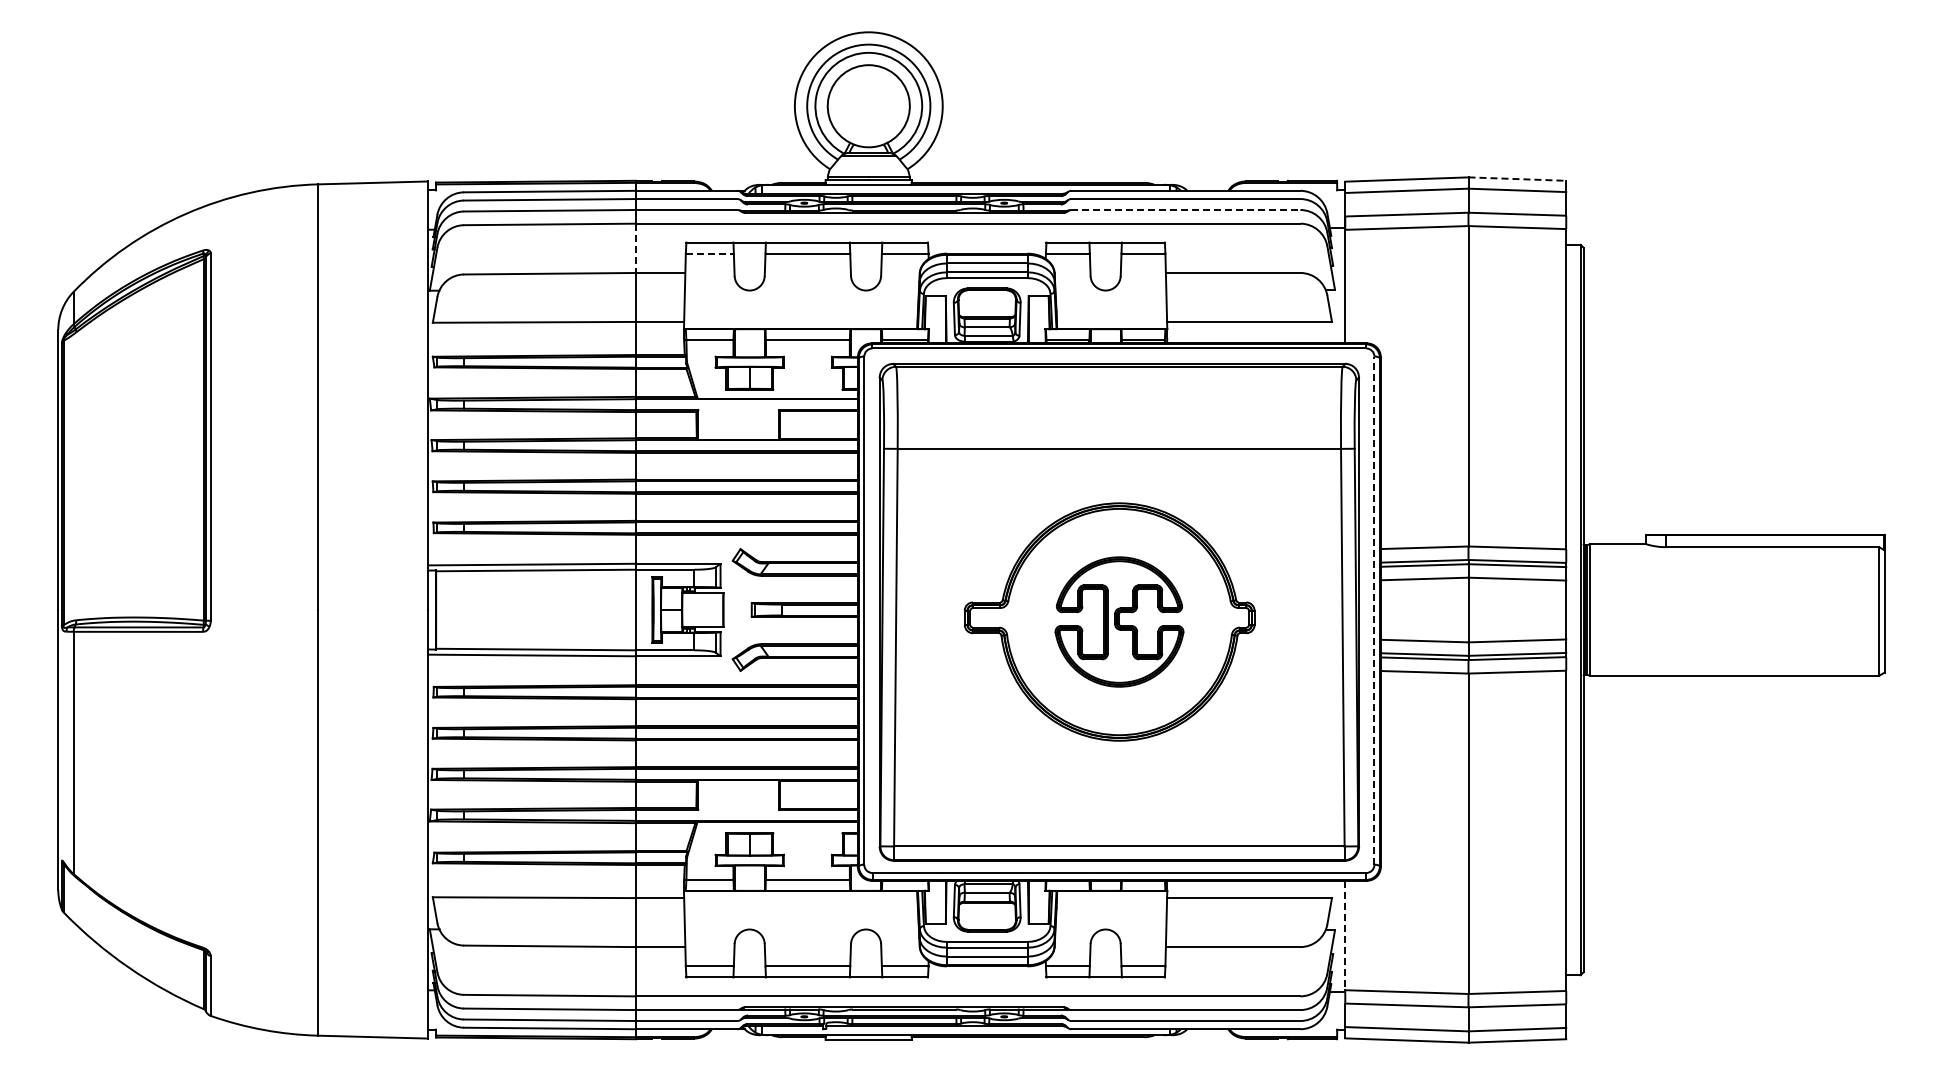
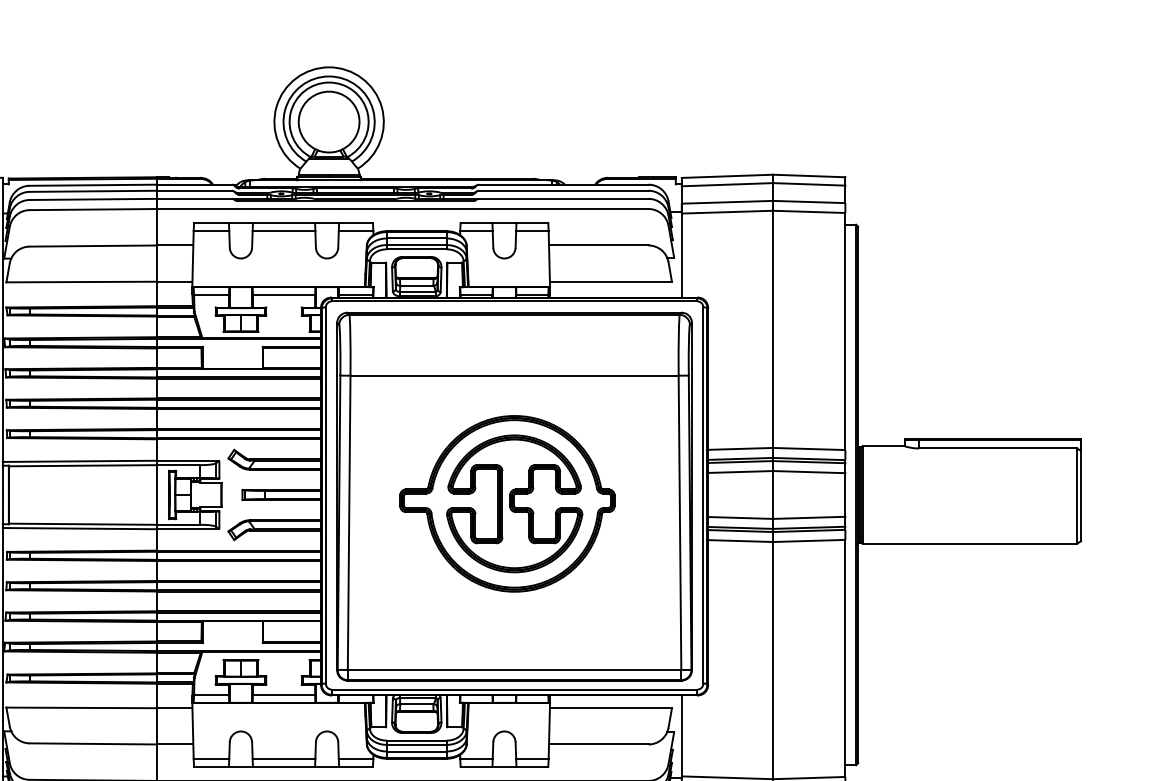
line: (1517, 179) -> (809, 176), dashed -> solid
line: (1185, 210) -> (563, 199), dashed -> solid
line: (636, 248) -> (157, 227), dashed -> solid
line: (710, 253) -> (211, 231), dashed -> solid
line: (1374, 610) -> (703, 495), dashed -> solid
part: (1119, 621) -> (514, 503), size x1.43
line: (1345, 935) -> (681, 735), dashed -> solid

